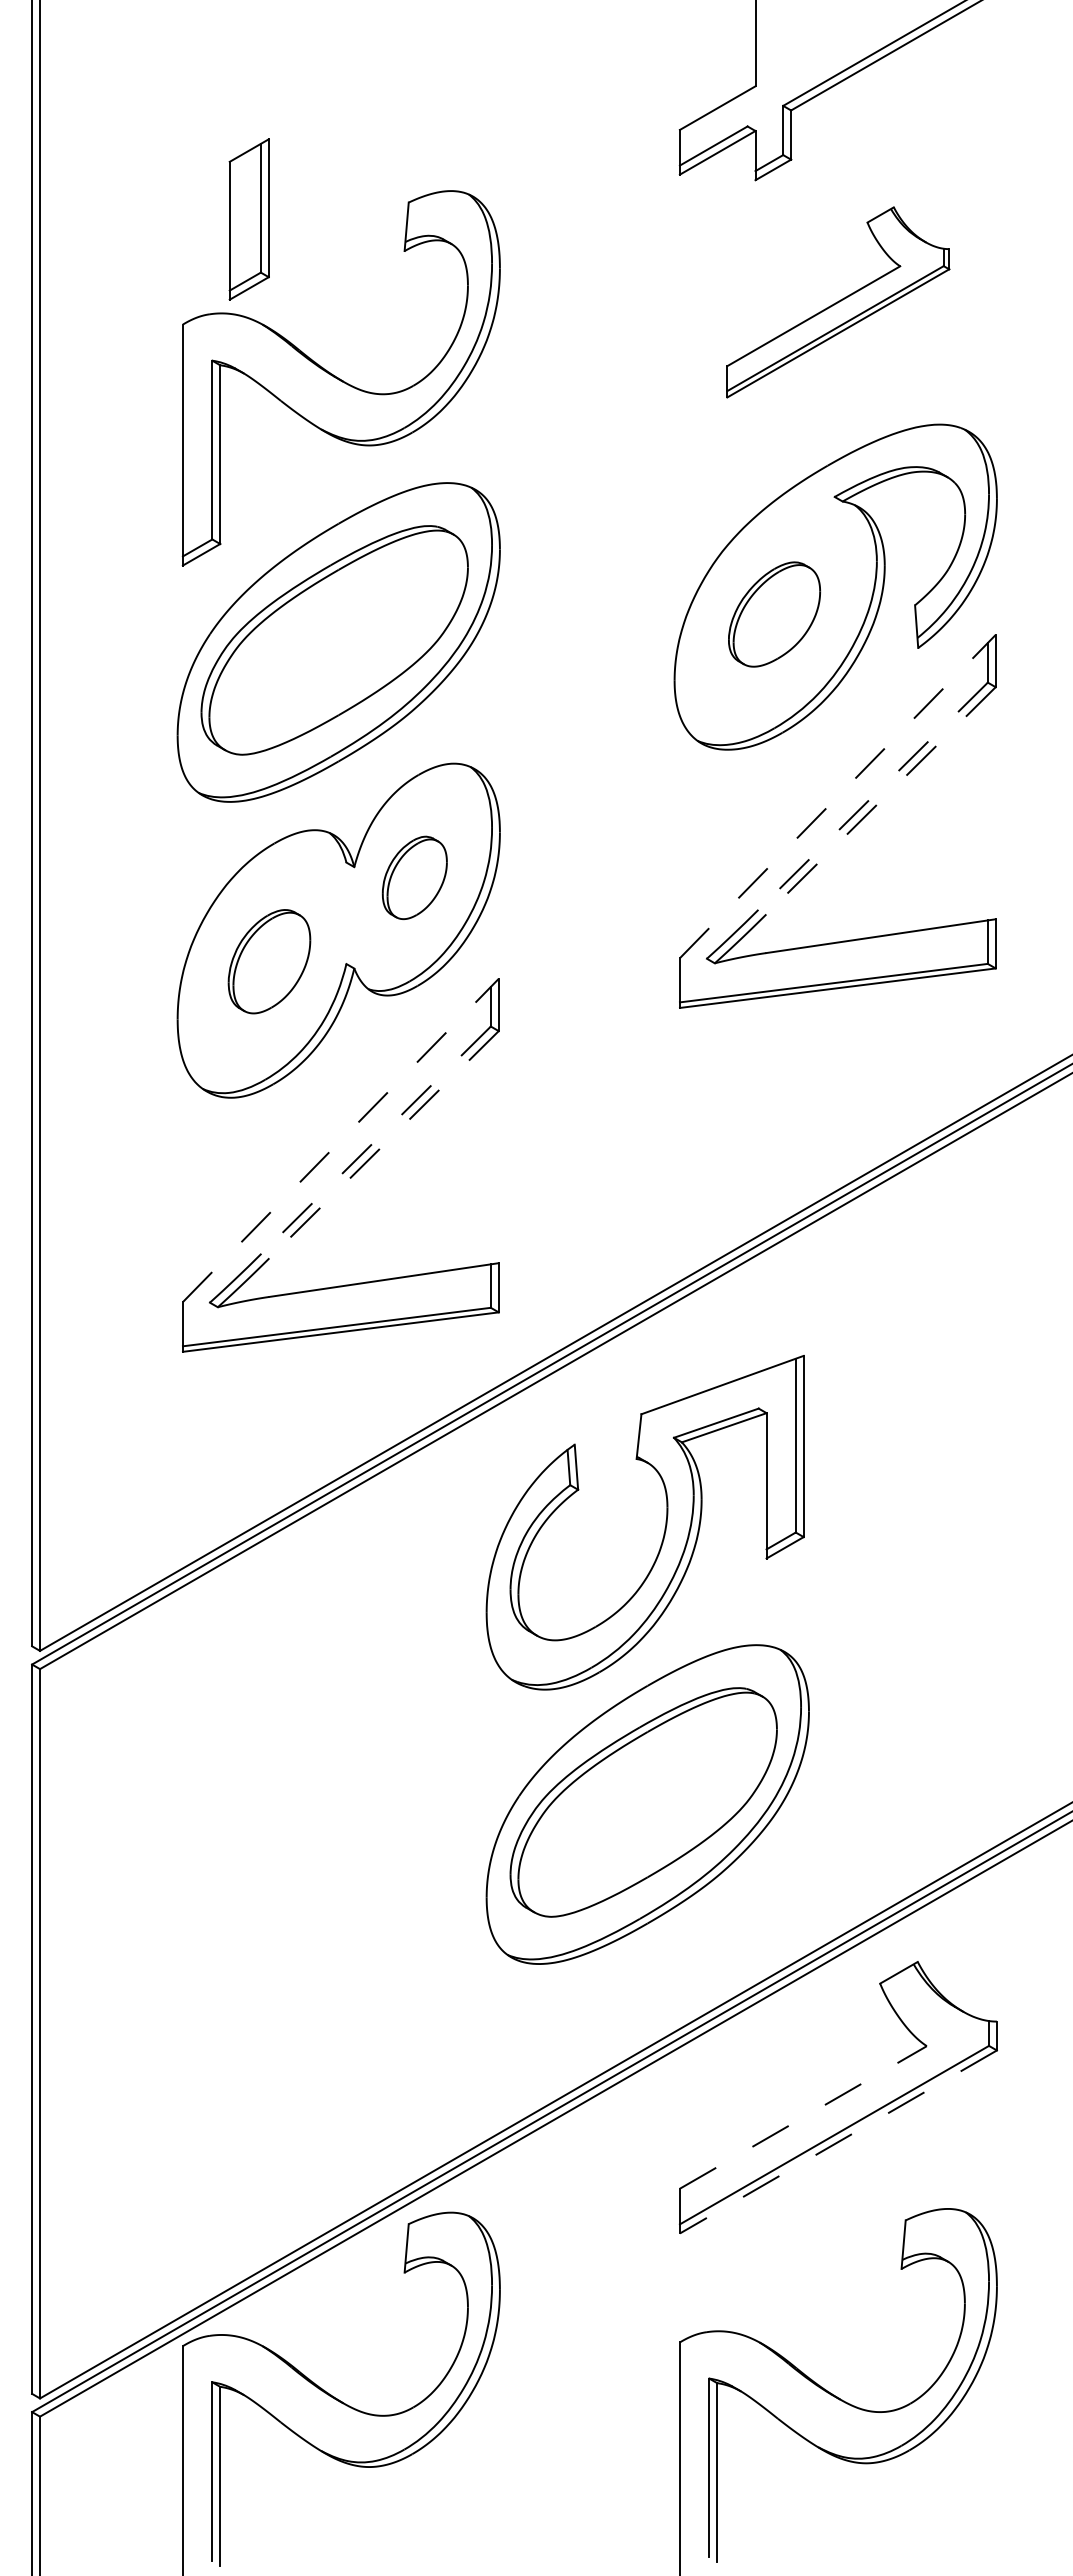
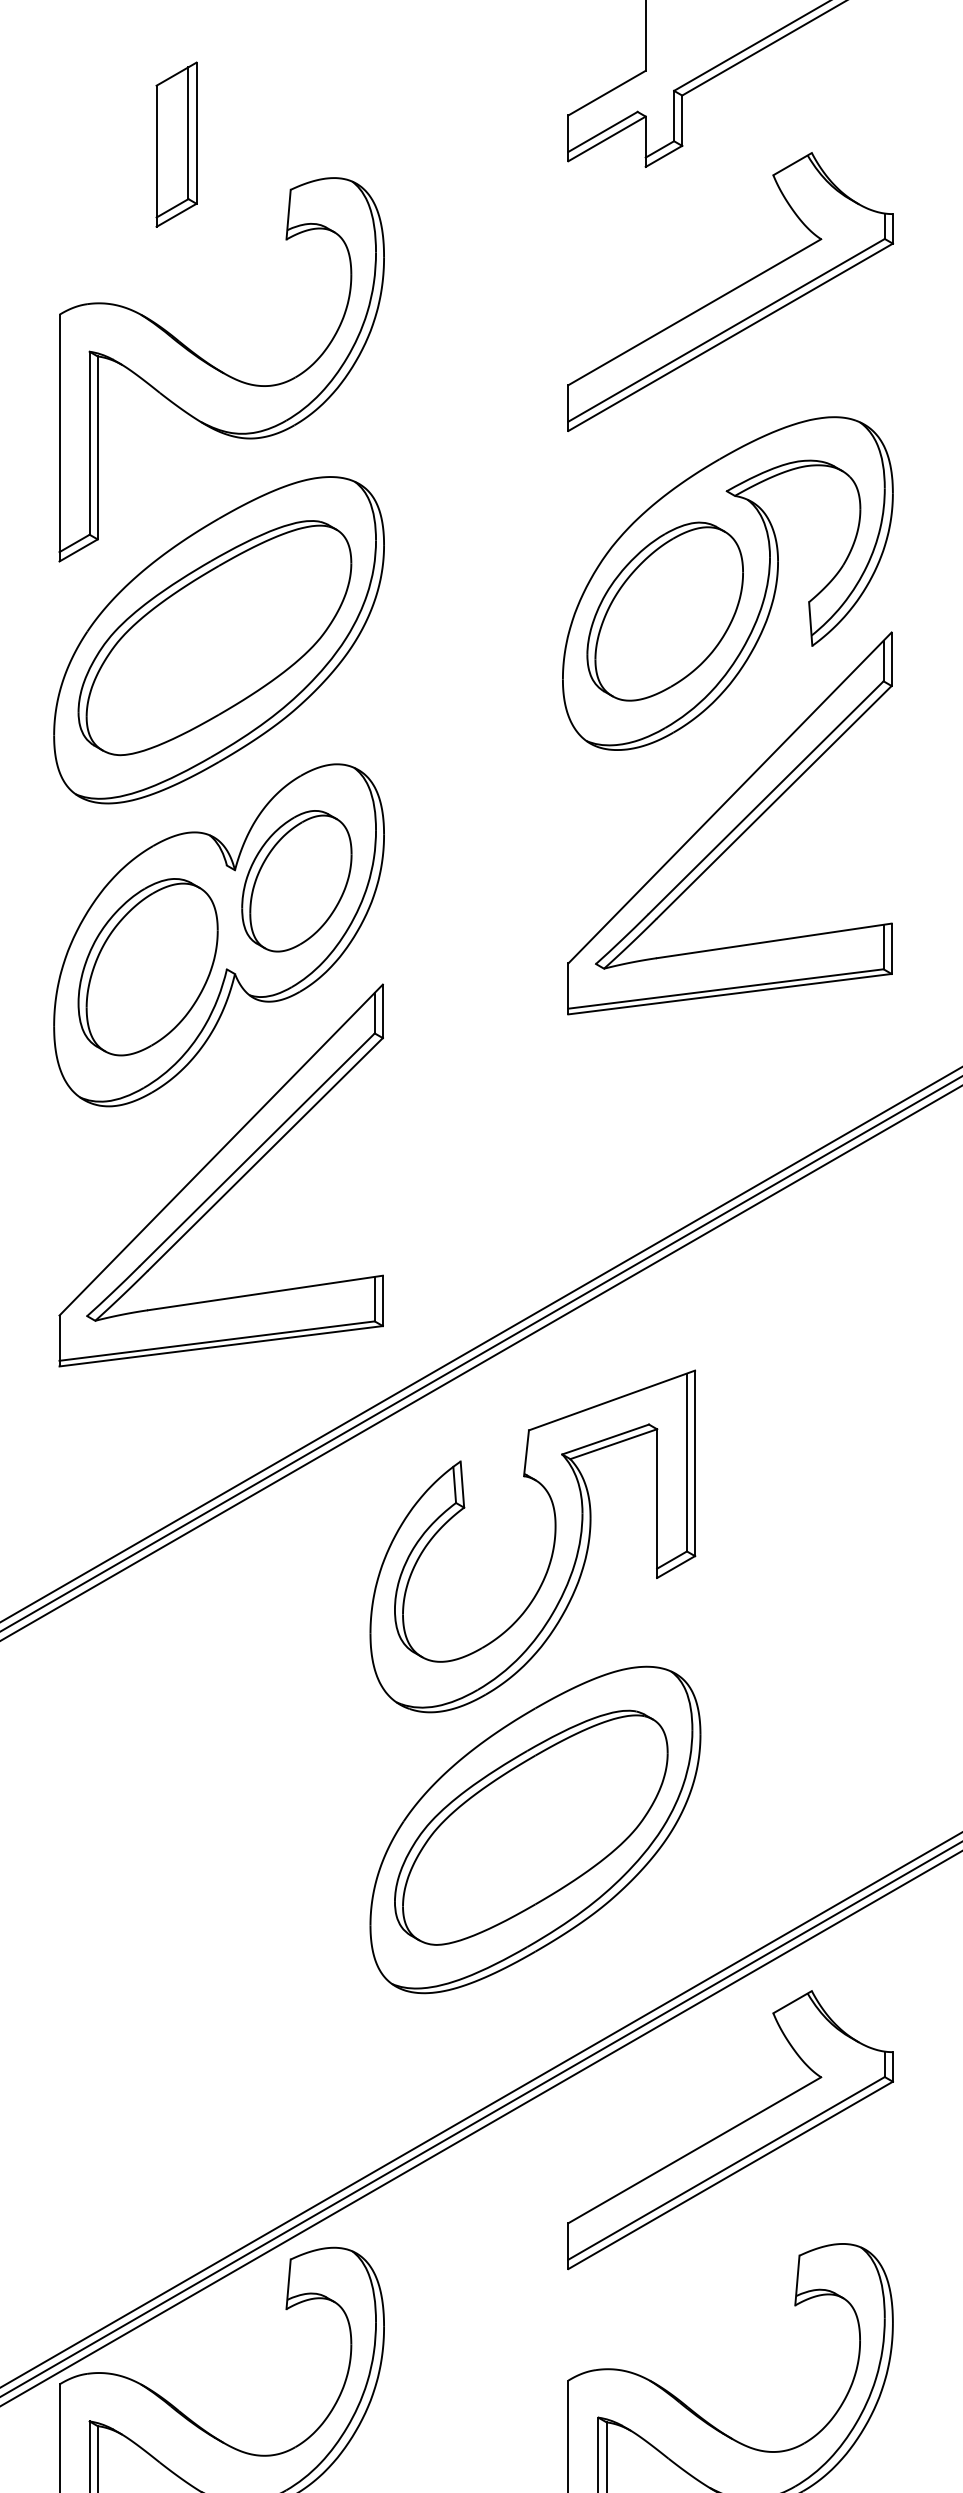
part: (248, 219) -> (175, 144), moved
part: (837, 302) -> (729, 292), size x1.43
part: (774, 614) -> (665, 611), size x1.67
line: (837, 796) -> (729, 797), dashed -> solid
line: (872, 796) -> (765, 797), dashed -> solid
line: (880, 801) -> (773, 803), dashed -> solid
part: (414, 877) -> (296, 880), size x1.67
part: (269, 961) -> (148, 966), size x1.67
line: (340, 1140) -> (220, 1150), dashed -> solid
line: (375, 1140) -> (256, 1150), dashed -> solid
line: (383, 1145) -> (264, 1155), dashed -> solid
line: (803, 2117) -> (694, 2150), dashed -> solid
line: (838, 2142) -> (730, 2175), dashed -> solid

